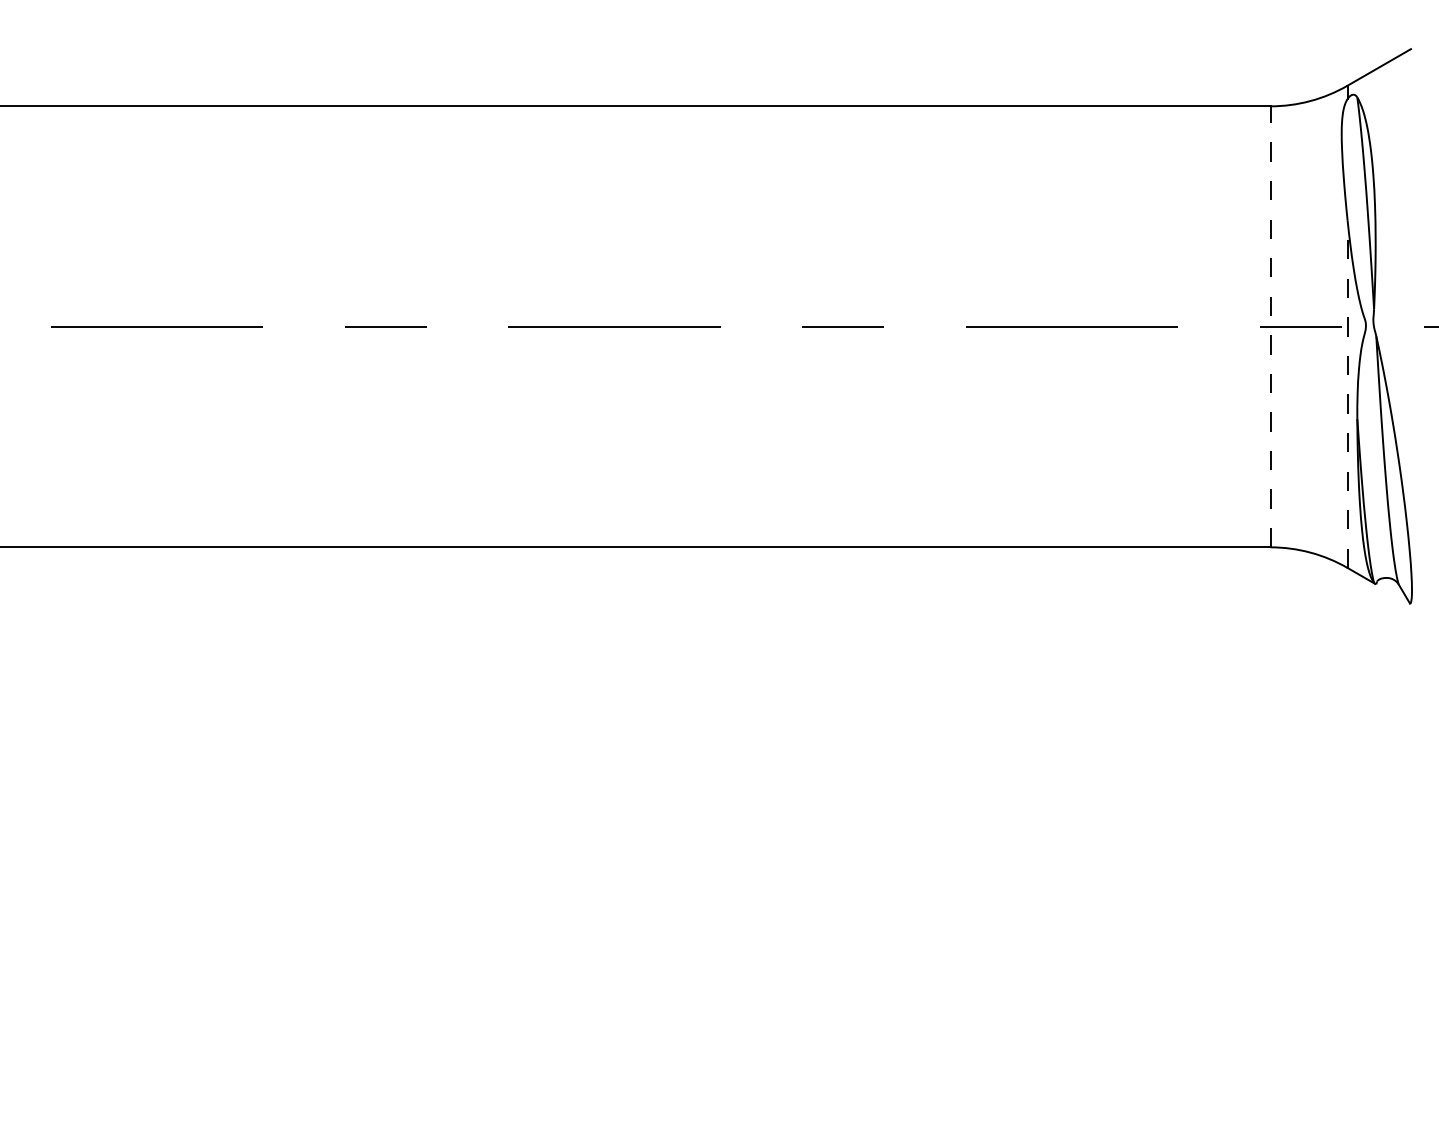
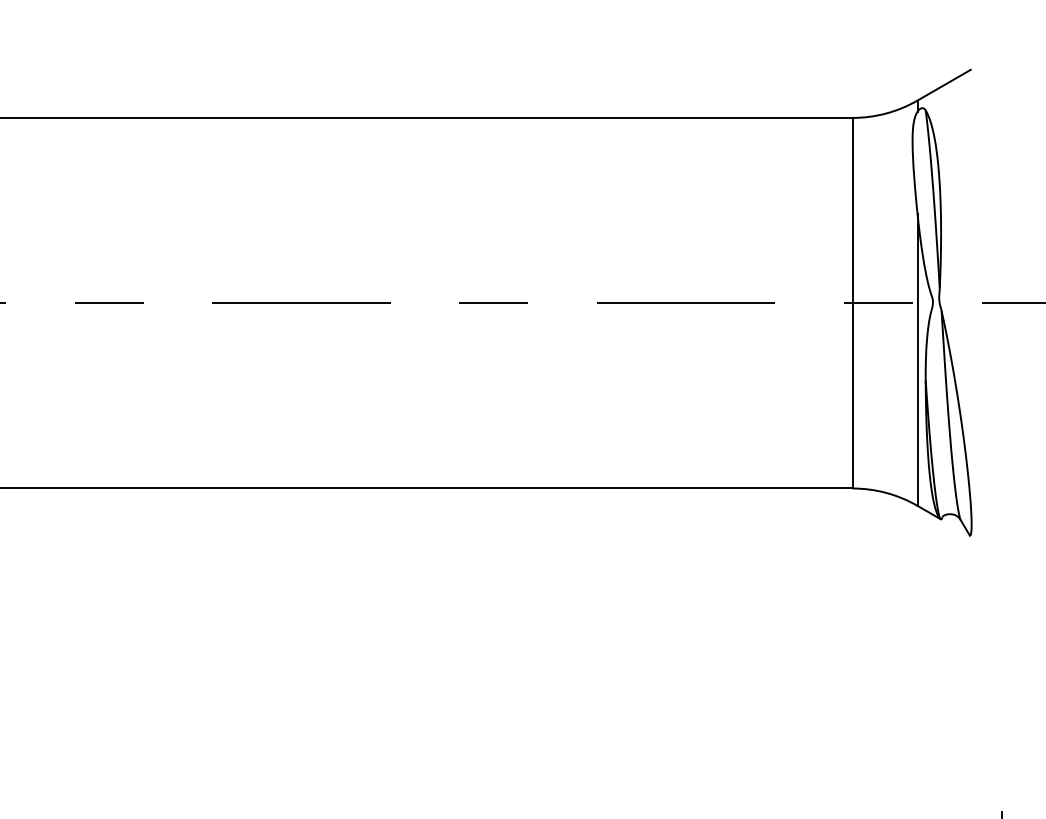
line: (1270, 326) -> (852, 302), dashed -> solid
line: (1347, 394) -> (917, 360), dashed -> solid

